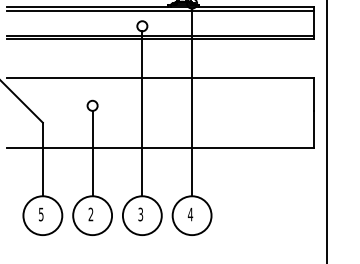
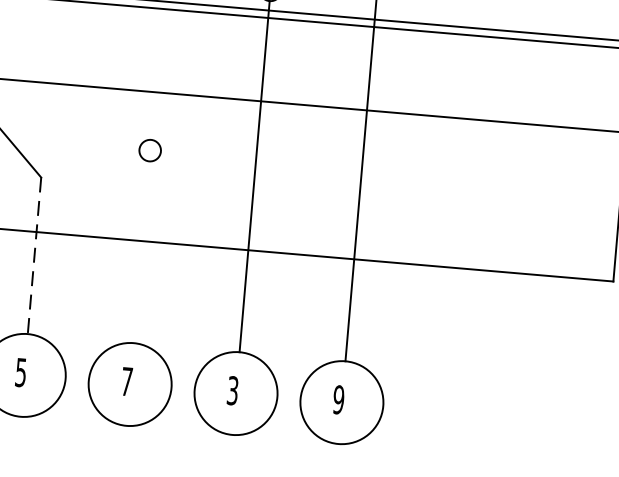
line: (92, 153) -> (141, 252), removed
line: (42, 159) -> (33, 255), solid -> dashed
text: (90, 214) -> (125, 381), 2 -> 7
text: (190, 214) -> (338, 399), 4 -> 9

